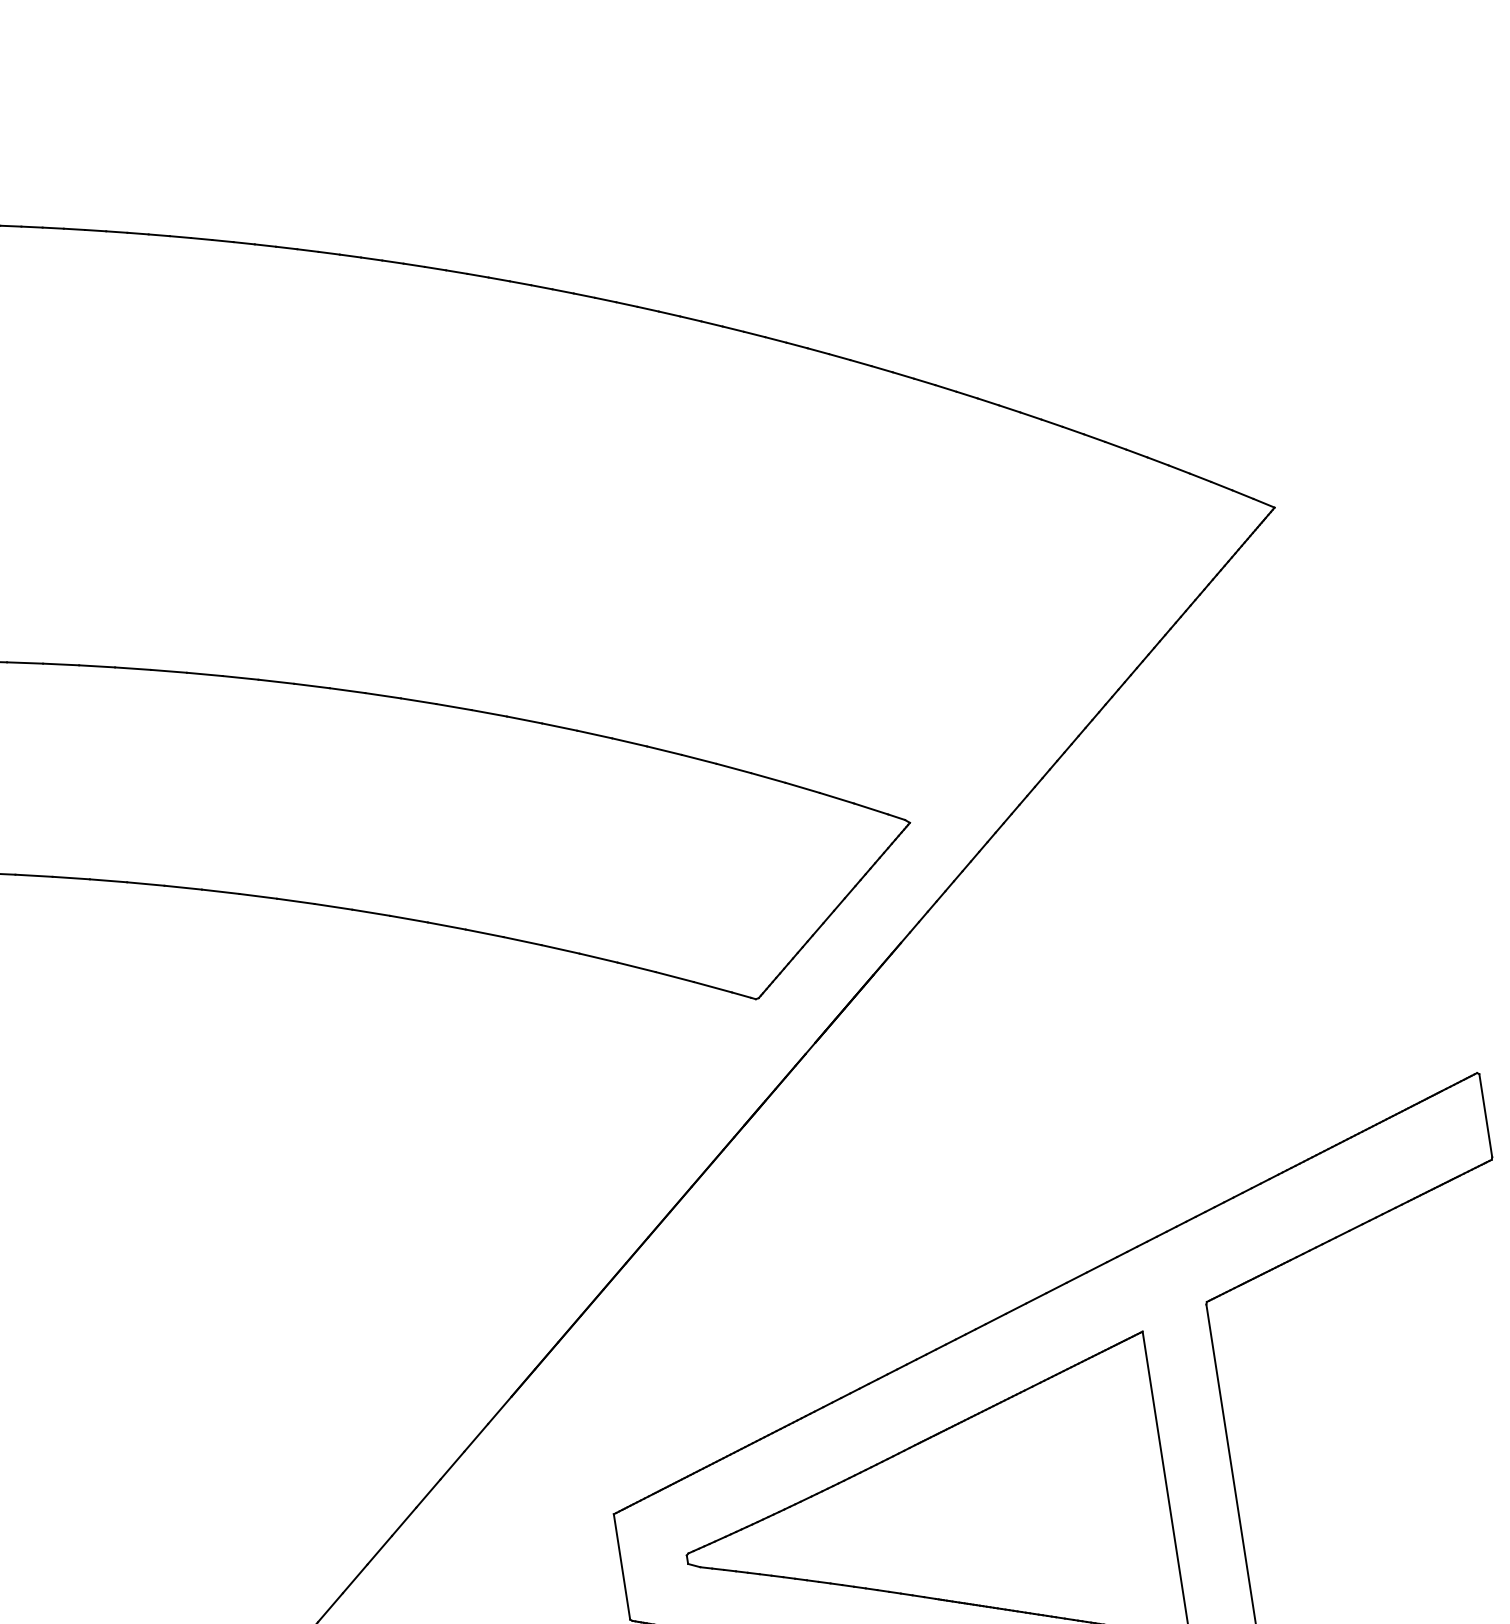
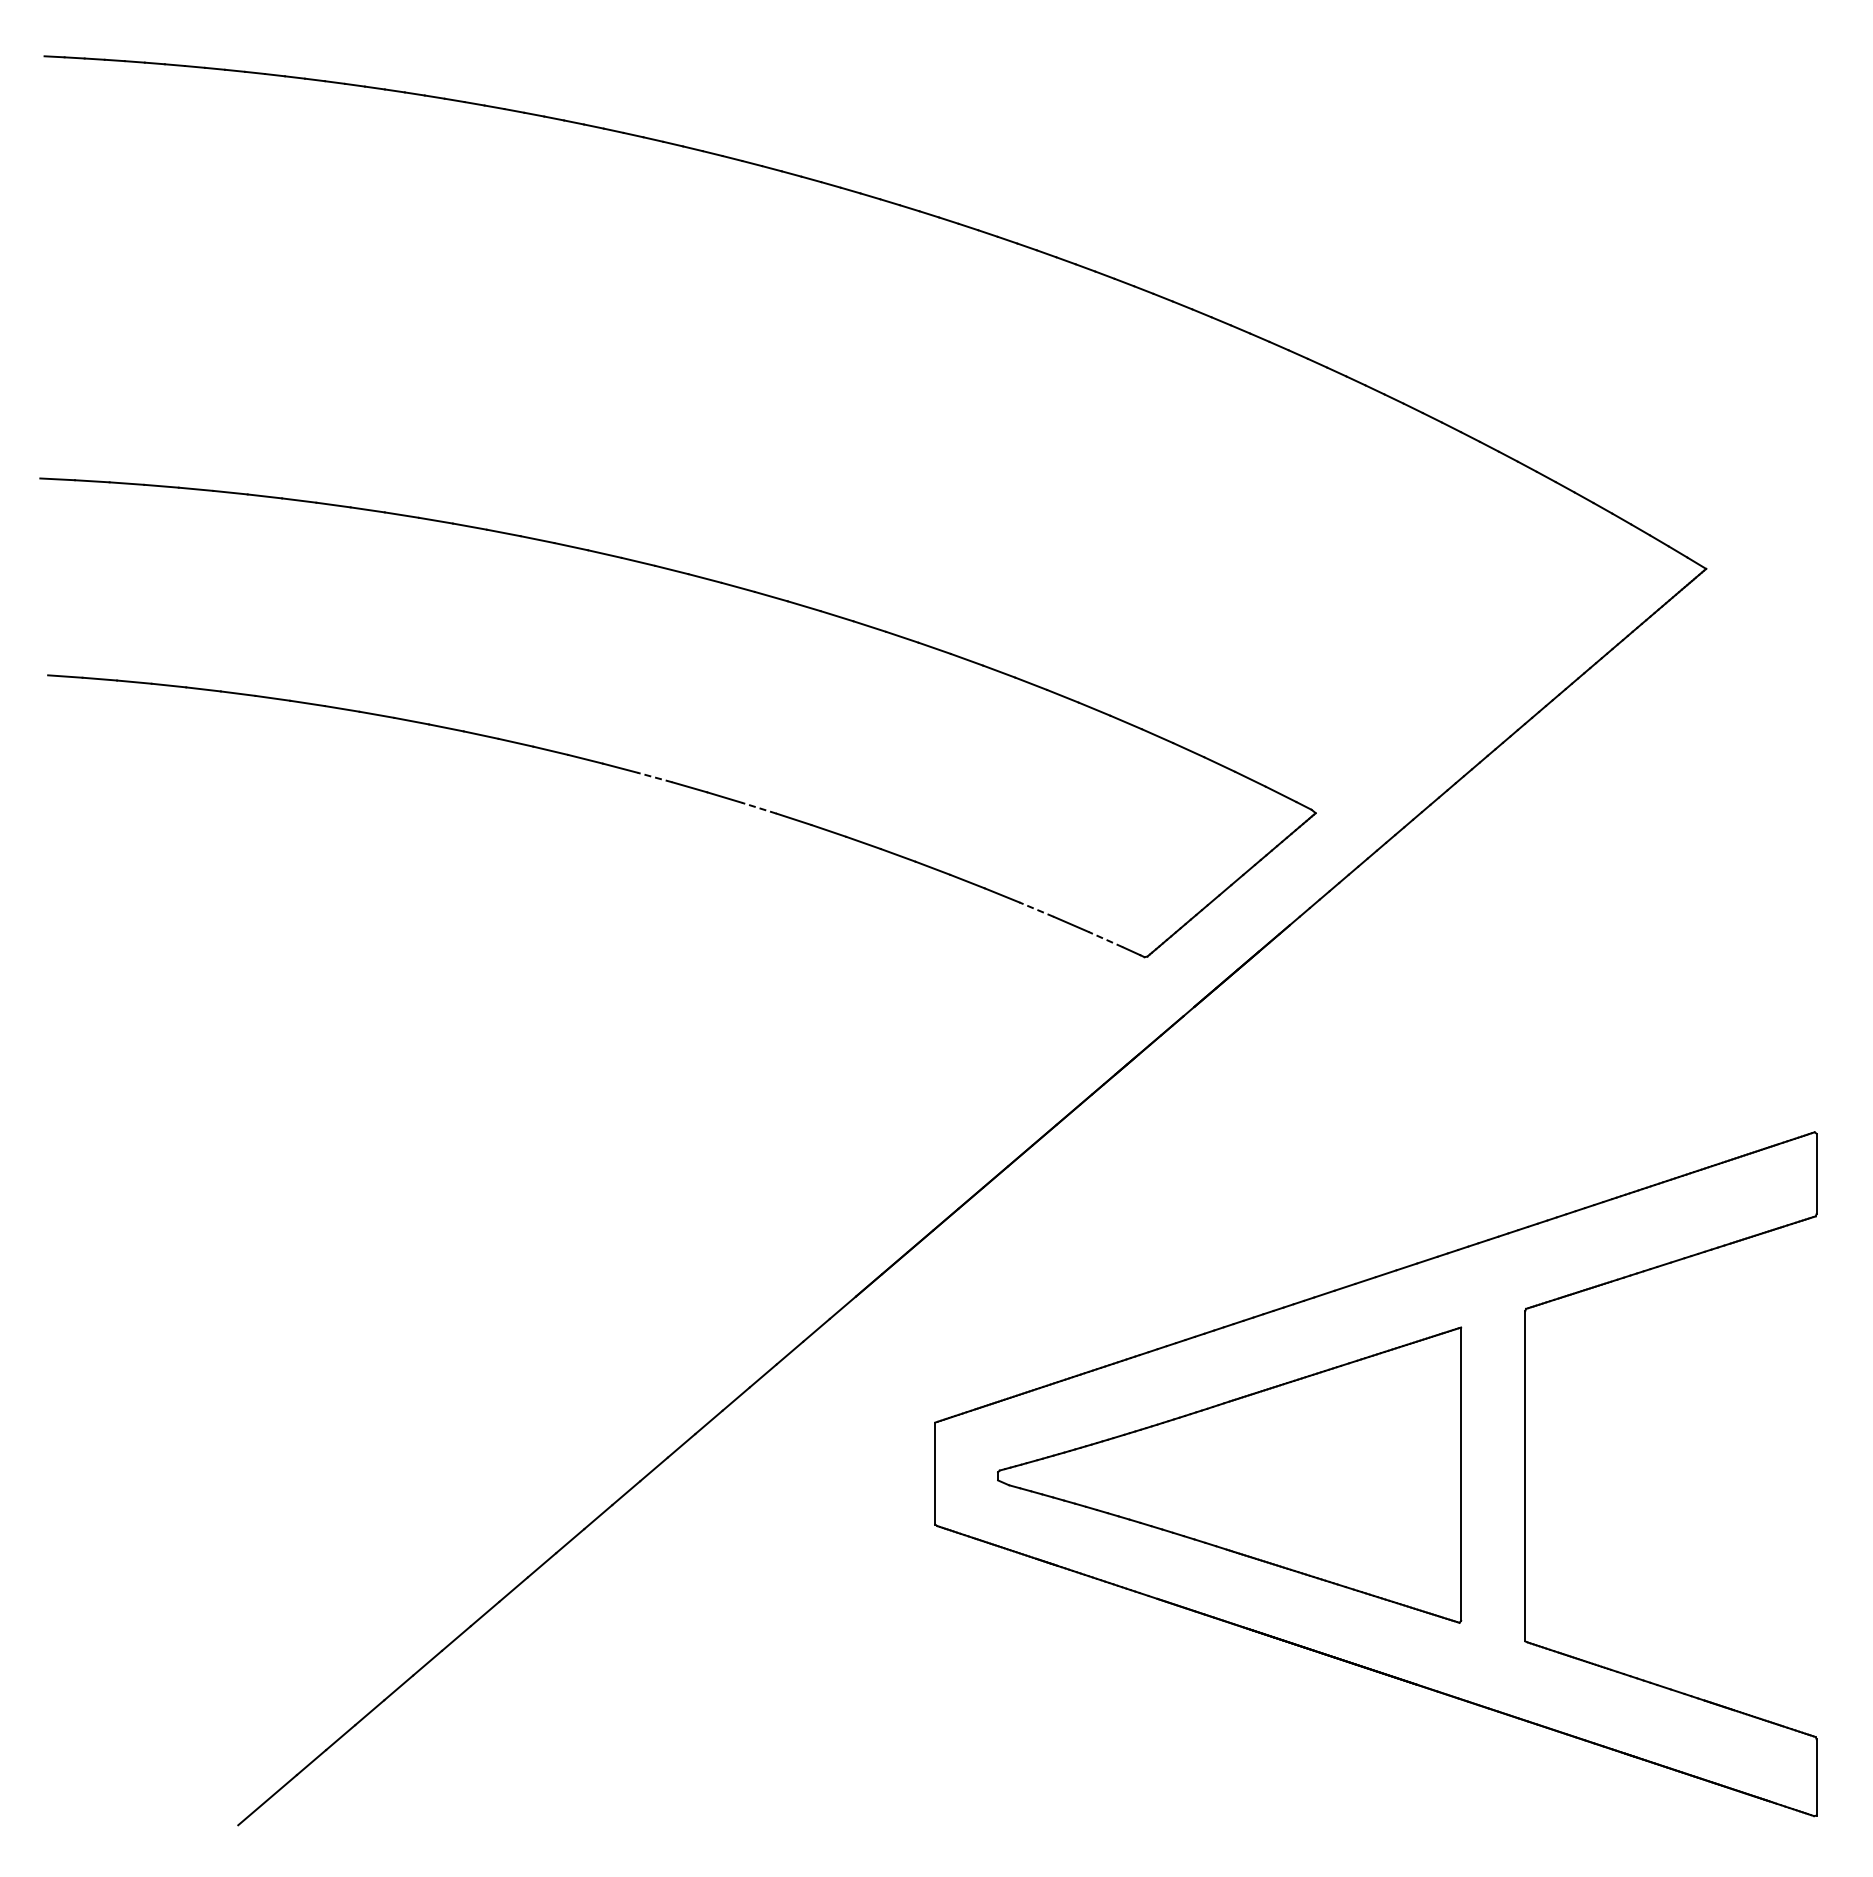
line: (220, 891) -> (654, 777), solid -> dashed
line: (332, 907) -> (758, 808), solid -> dashed
line: (636, 967) -> (1036, 909), solid -> dashed
line: (712, 987) -> (1105, 939), solid -> dashed

